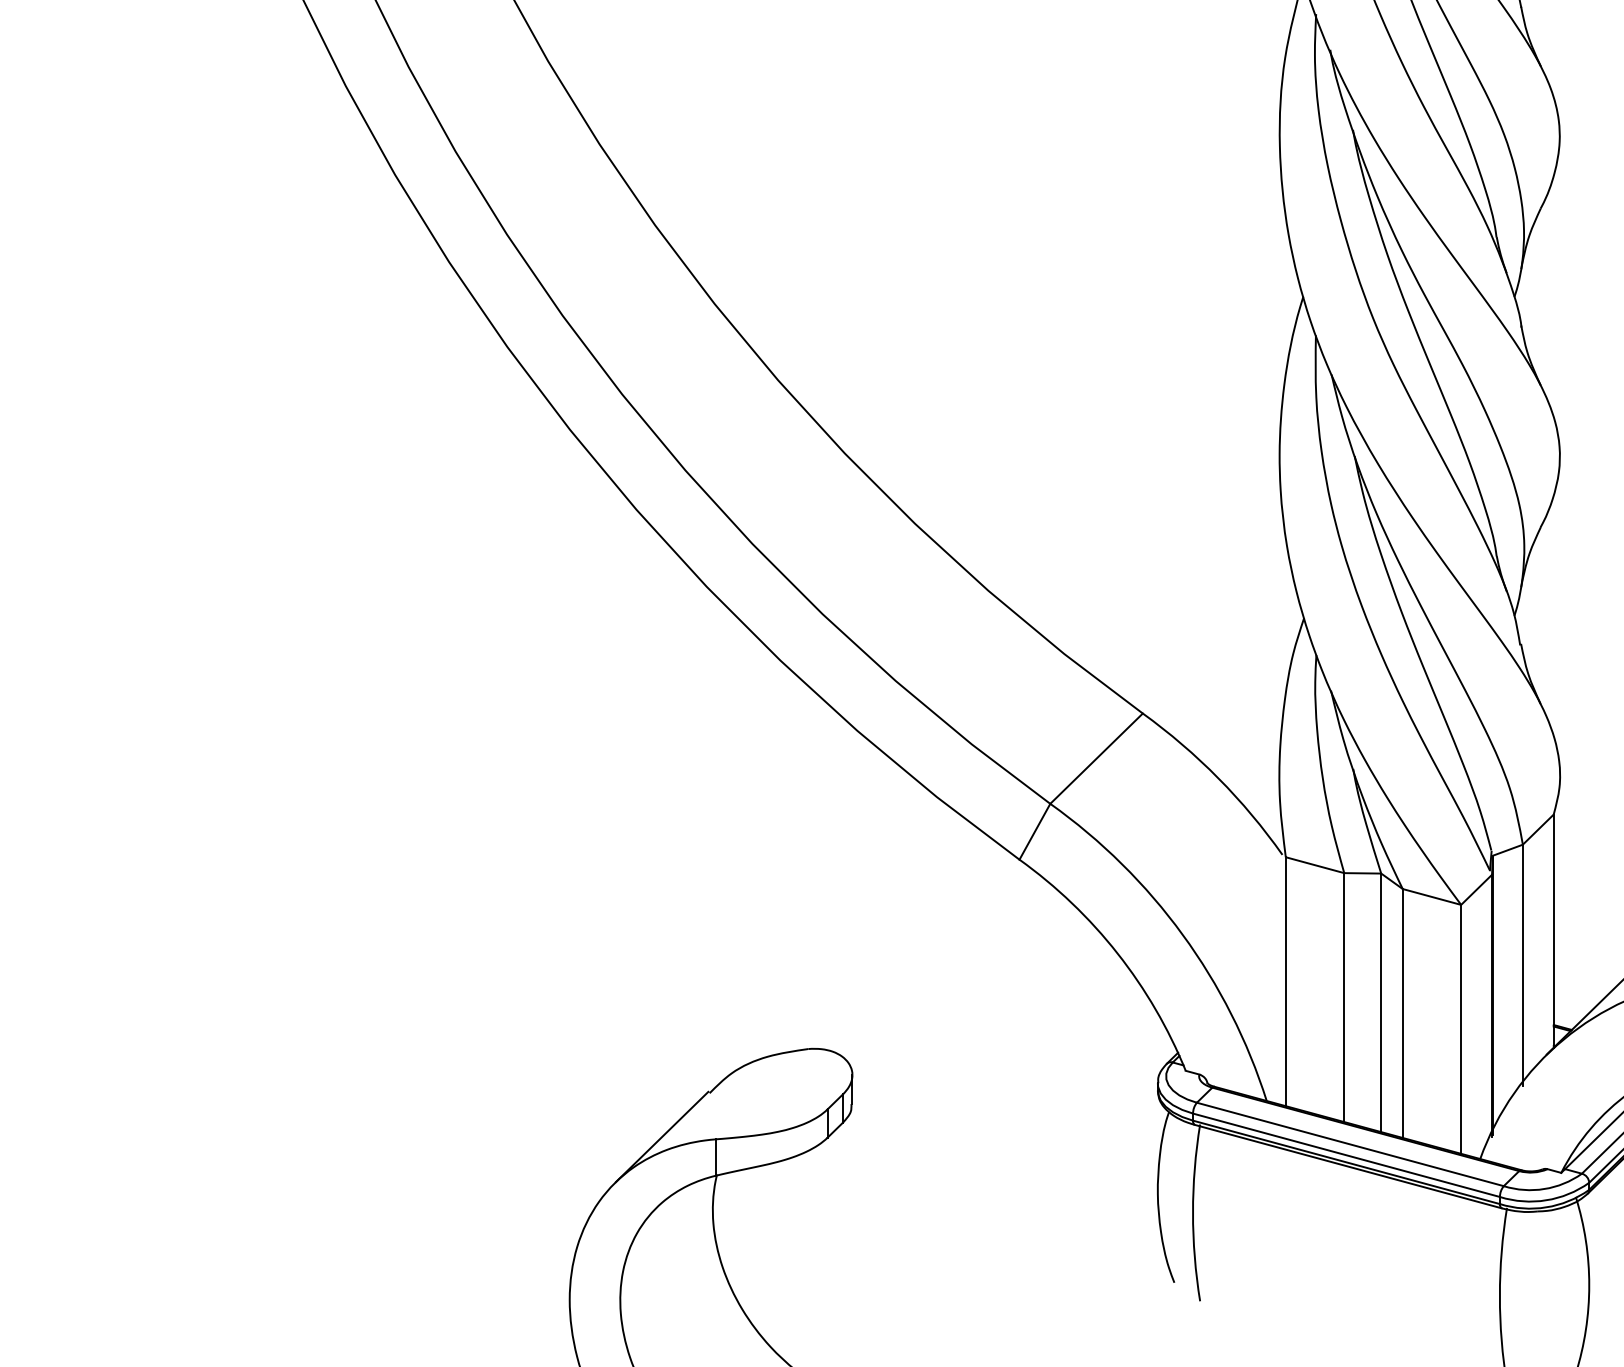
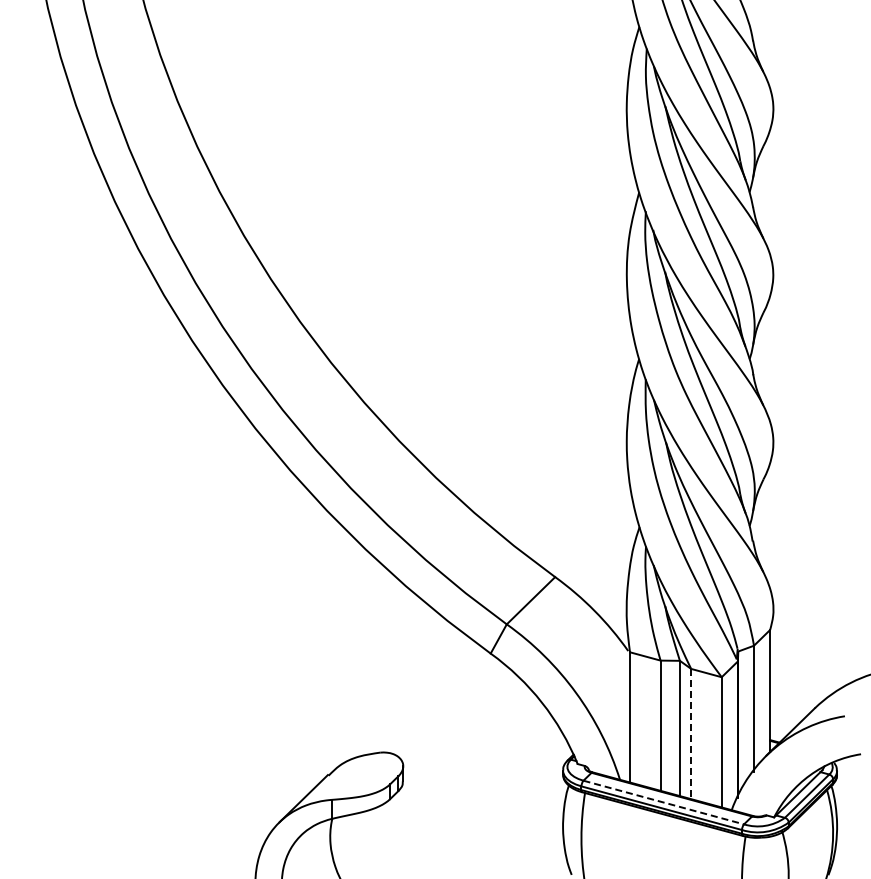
line: (1403, 1014) -> (691, 734), solid -> dashed
line: (1351, 1144) -> (664, 802), solid -> dashed

